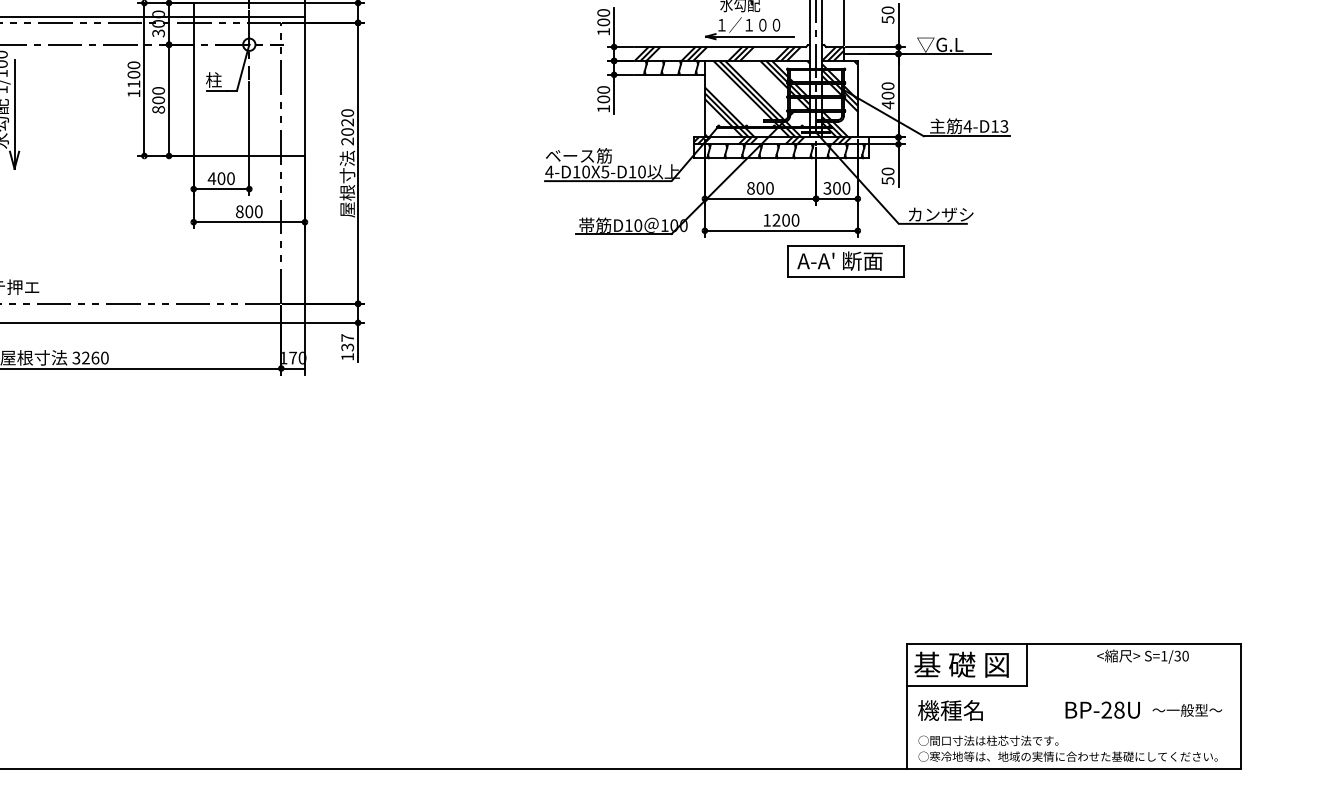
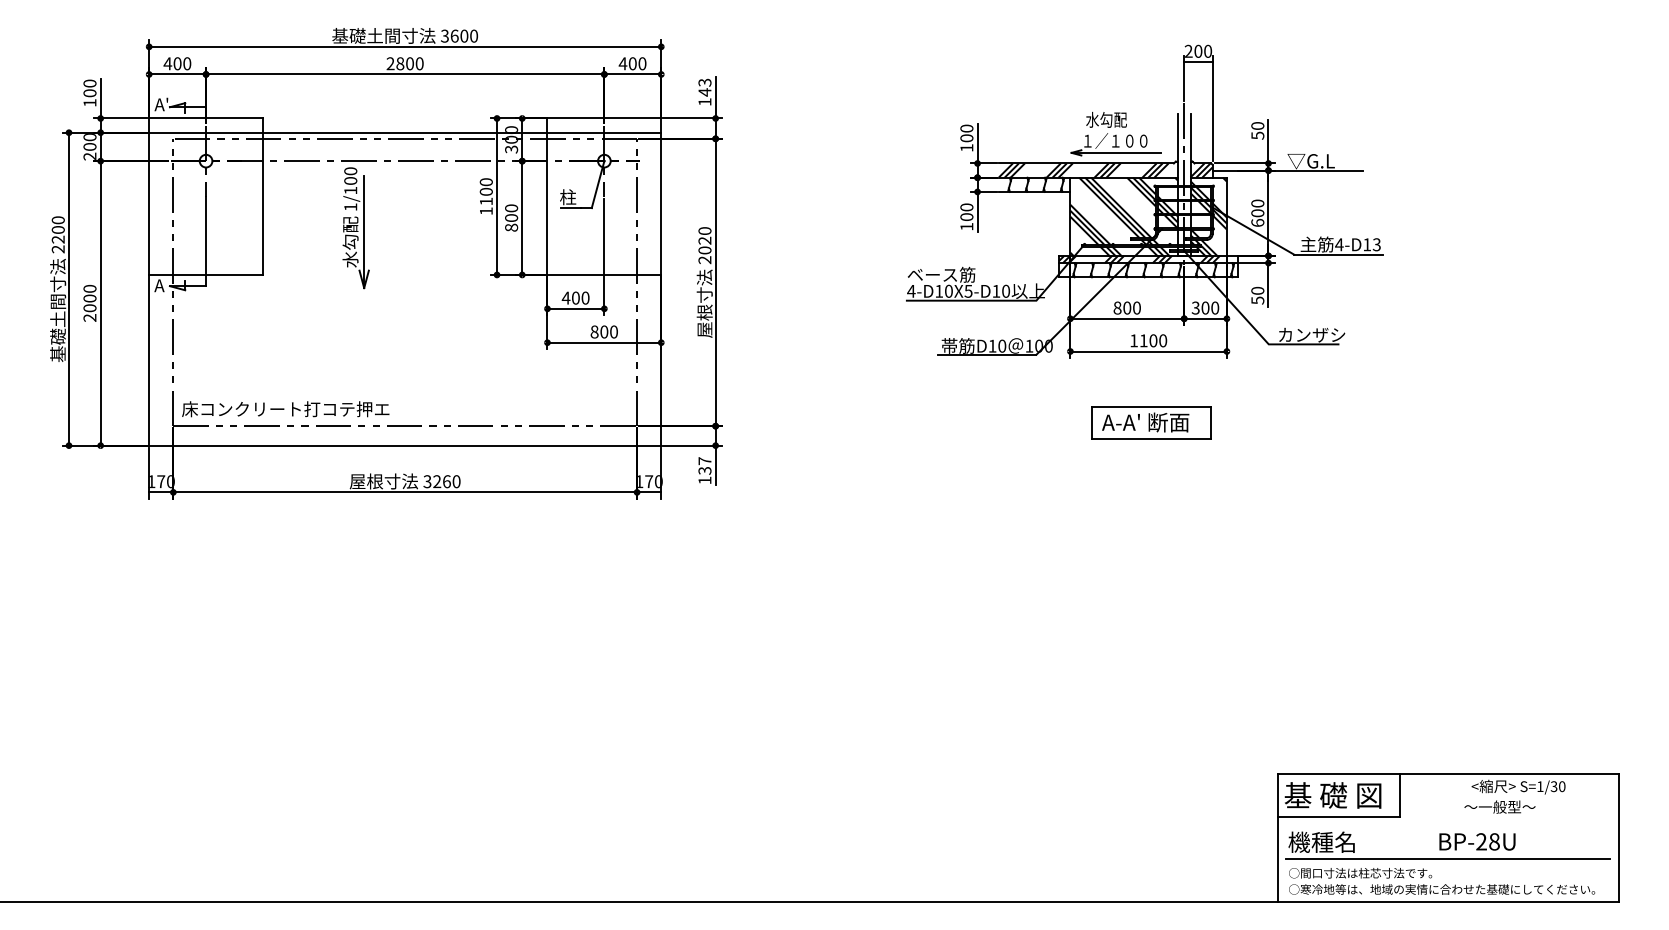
text: (887, 104) -> (1257, 222), 400 -> 600
text: (776, 220) -> (1143, 340), 1200 -> 1100
part: (845, 261) -> (1151, 422), moved
text: (1186, 709) -> (1499, 806), moved
line: (1074, 727) -> (1448, 859), added

